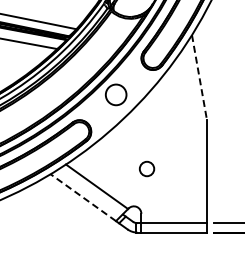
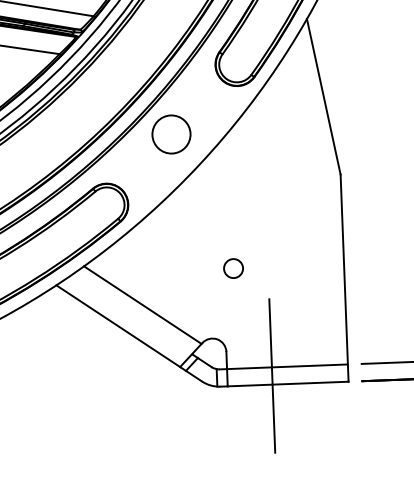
line: (199, 78) -> (323, 98), dashed -> solid
circle: (146, 168) -> (232, 267), size x0.71
line: (82, 197) -> (116, 325), dashed -> solid
line: (165, 227) -> (271, 375), added

